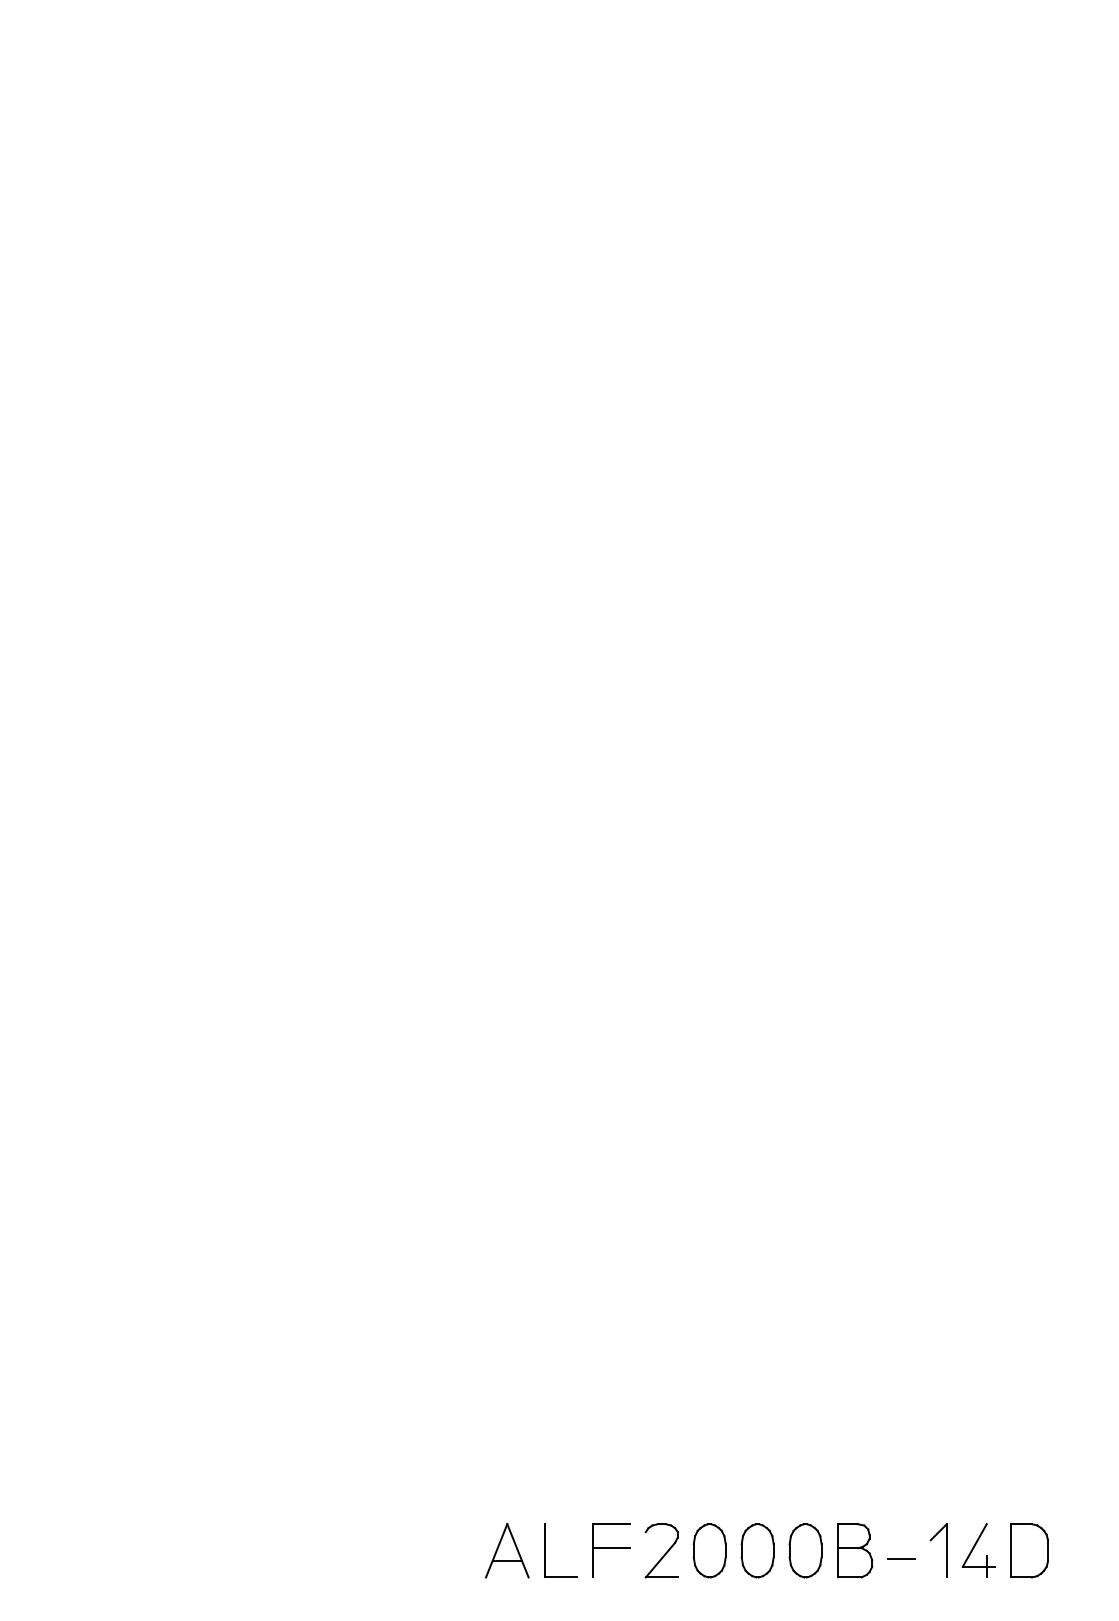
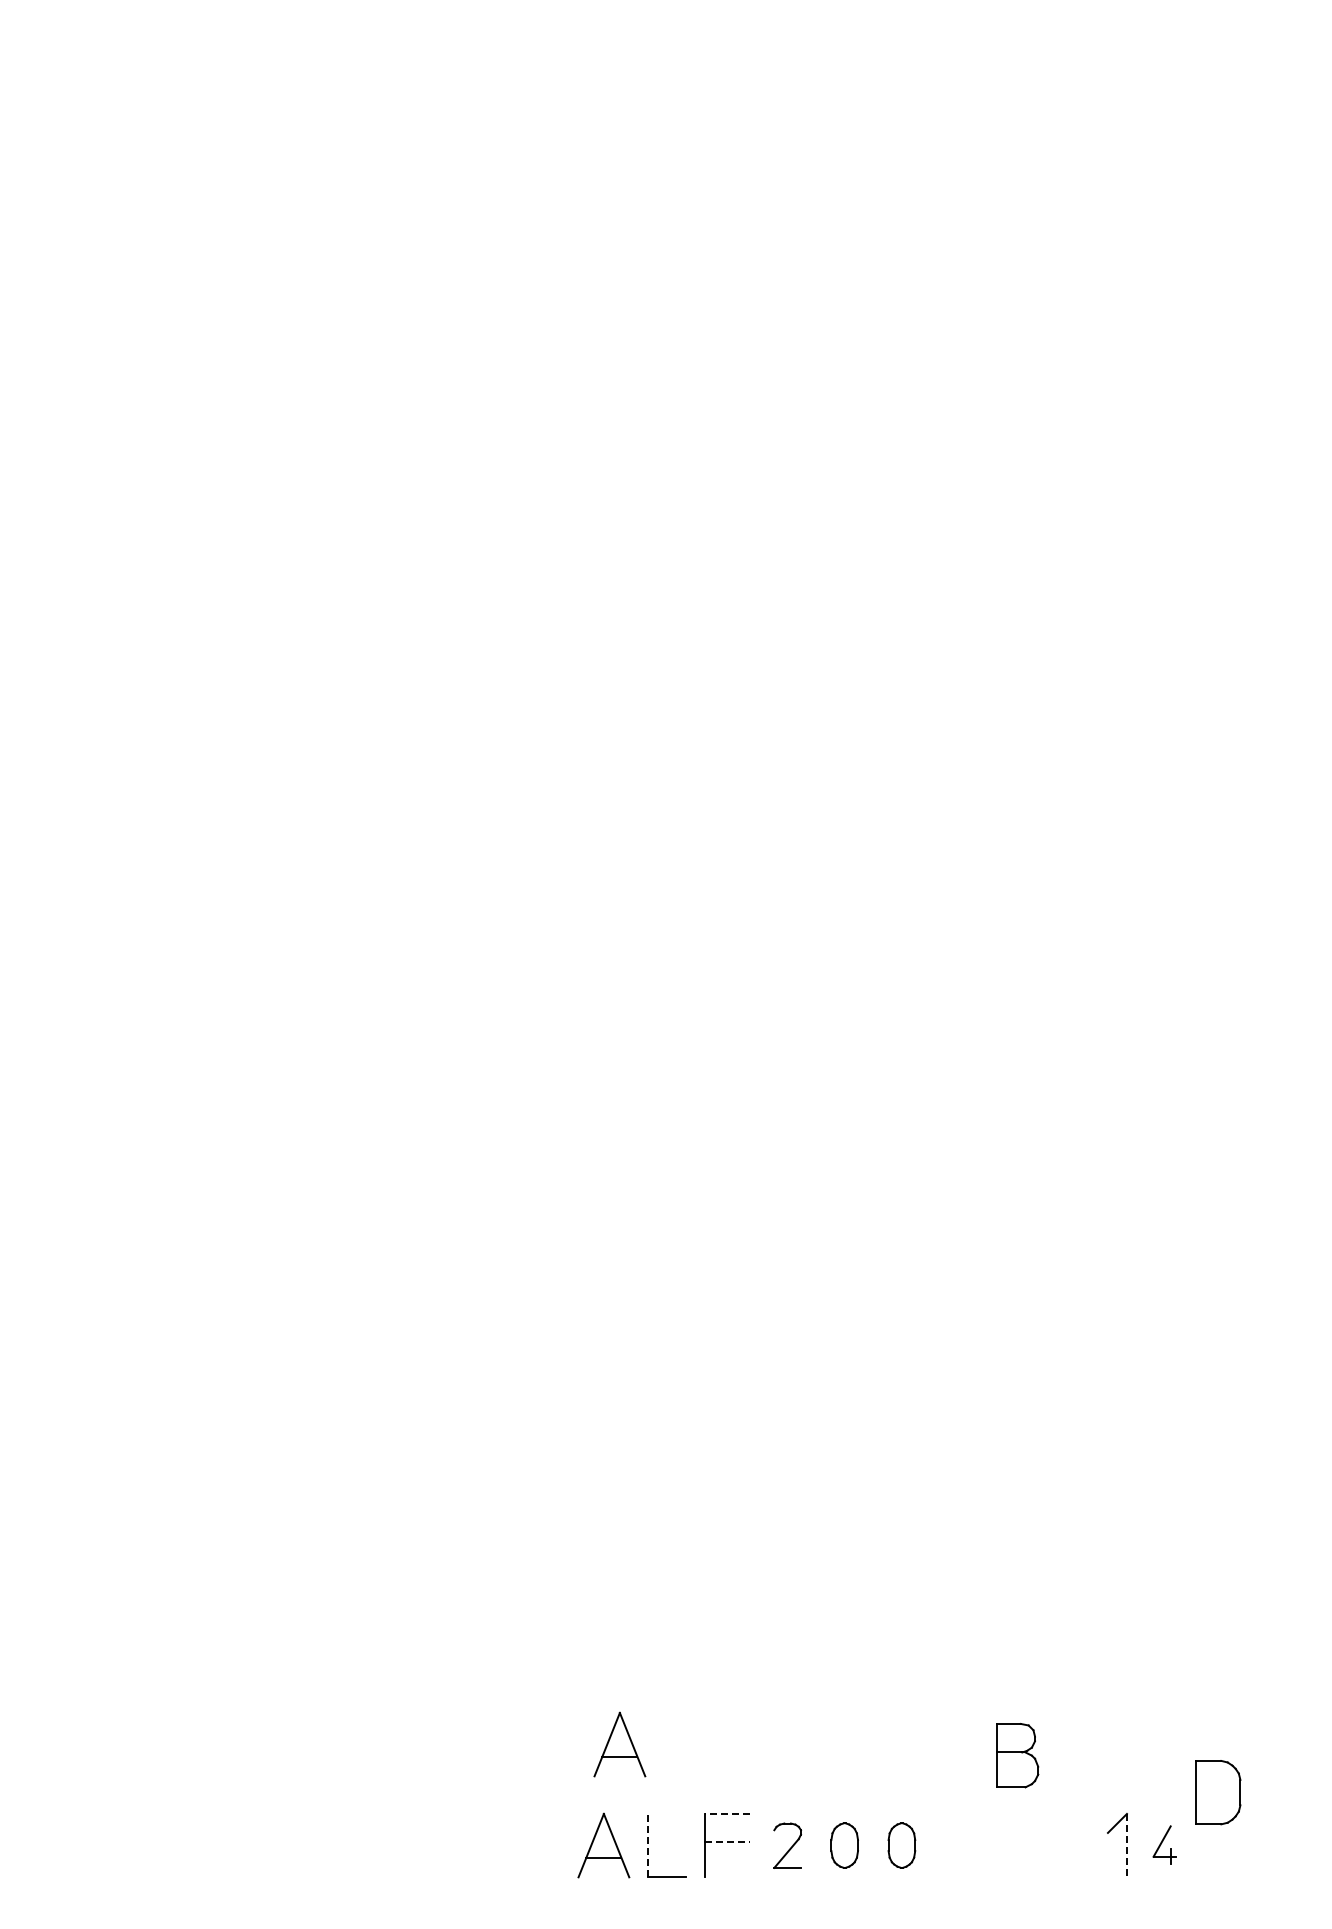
part: (520, 1465) -> (619, 1744), added
line: (611, 1523) -> (727, 1813), solid -> dashed
line: (612, 1548) -> (728, 1842), solid -> dashed
part: (978, 1549) -> (1164, 1844), size x0.6
line: (544, 1550) -> (648, 1845), solid -> dashed
part: (661, 1550) -> (787, 1845), size x0.7
part: (709, 1550) -> (844, 1845), size x0.7
part: (757, 1550) -> (901, 1845), size x0.7
part: (805, 1550) -> (958, 1845), removed
part: (854, 1550) -> (1017, 1755), moved
line: (946, 1550) -> (1126, 1845), solid -> dashed
part: (1029, 1550) -> (1218, 1792), moved
line: (901, 1559) -> (1072, 1855), removed

